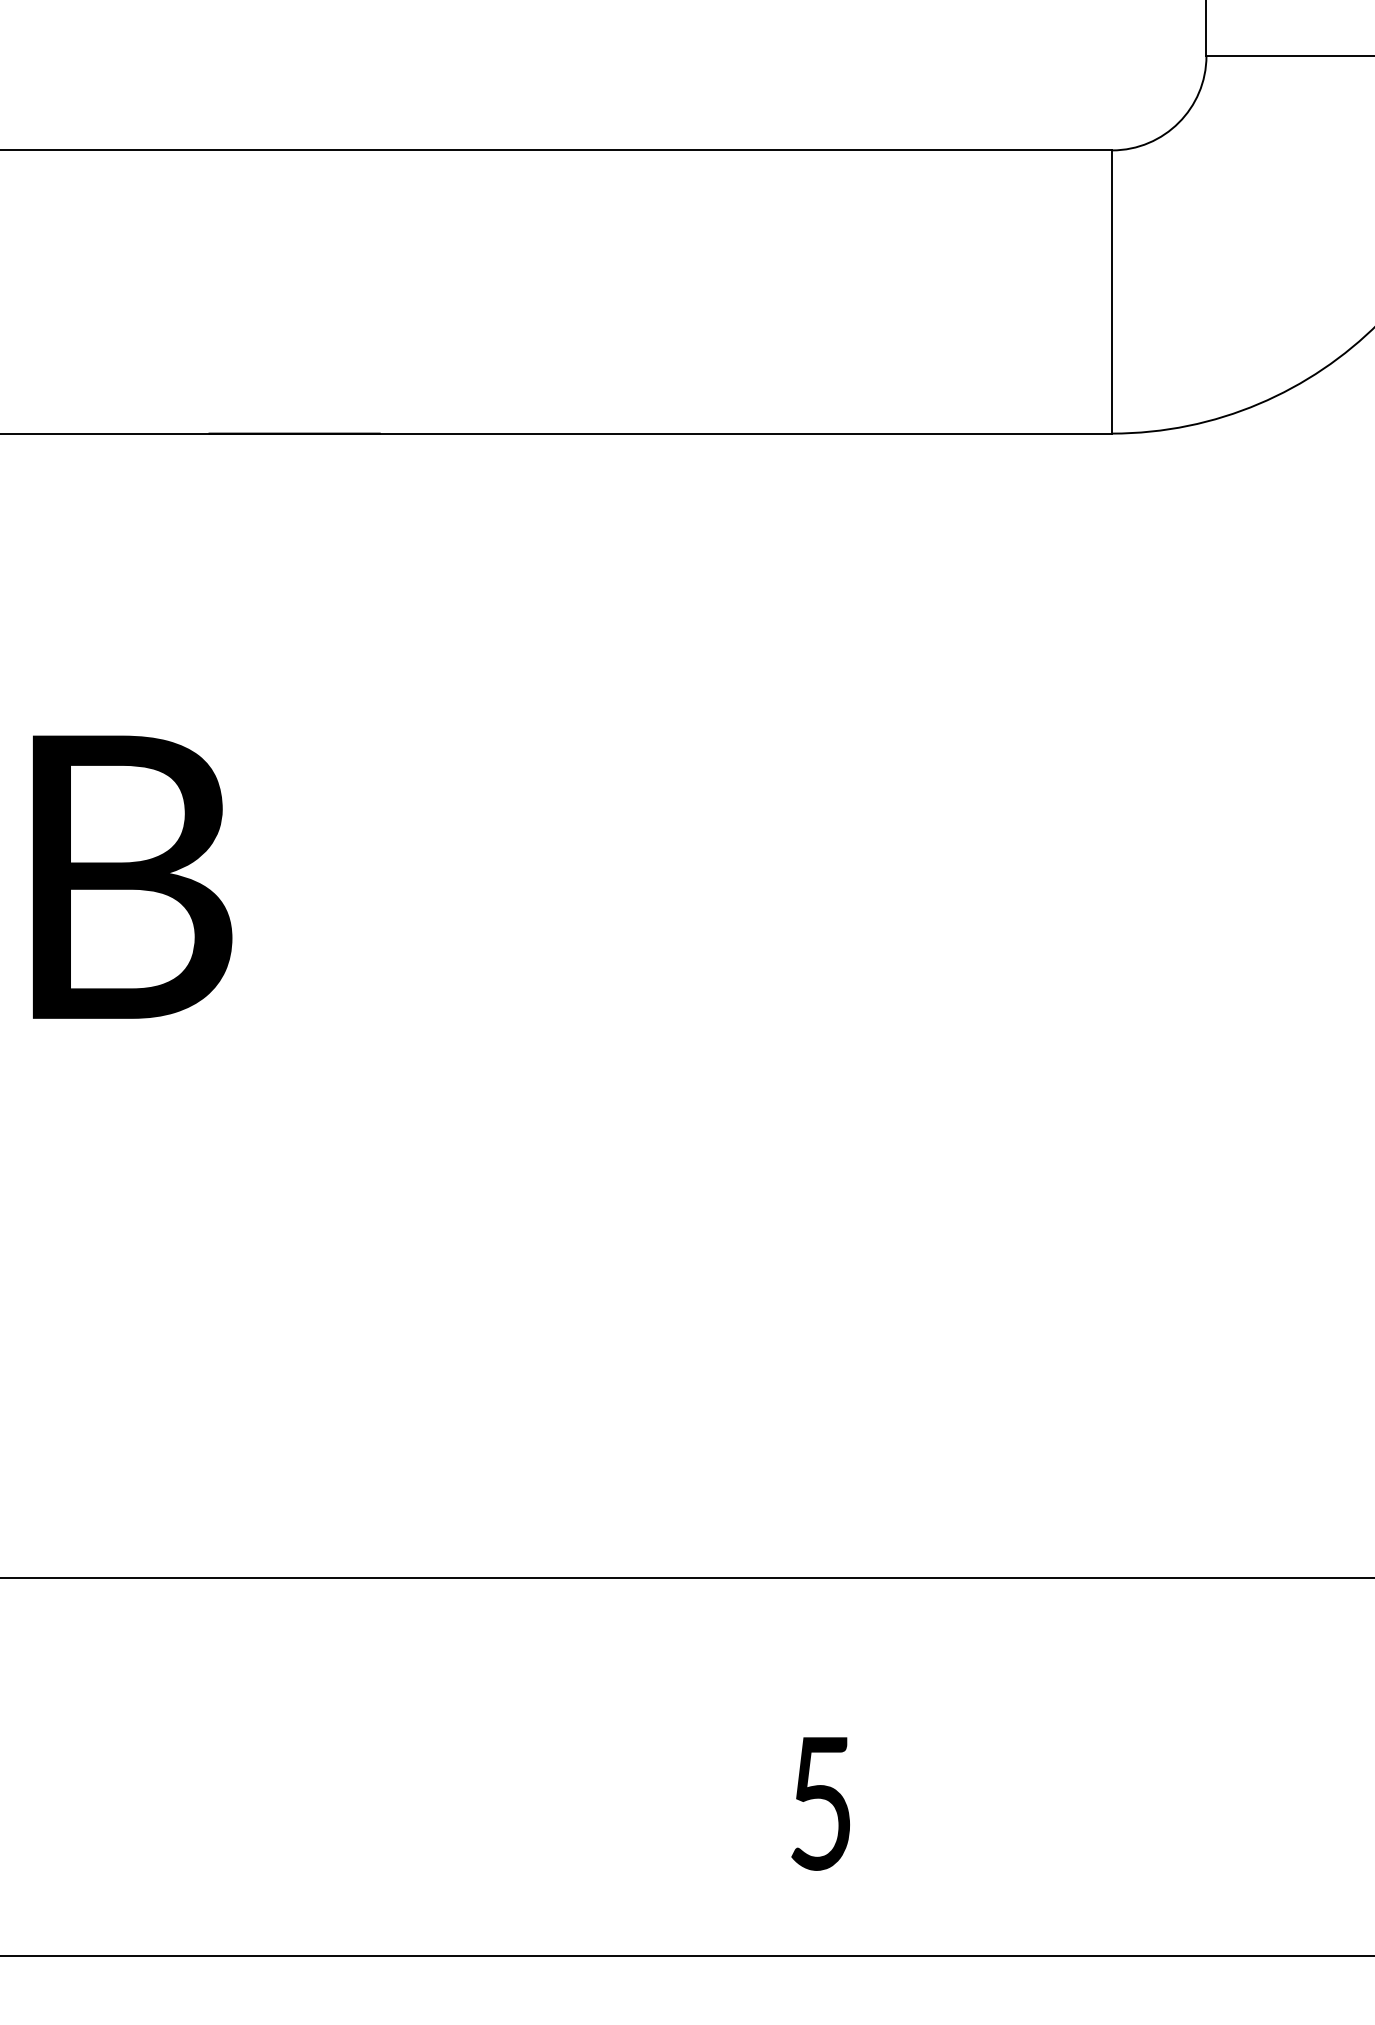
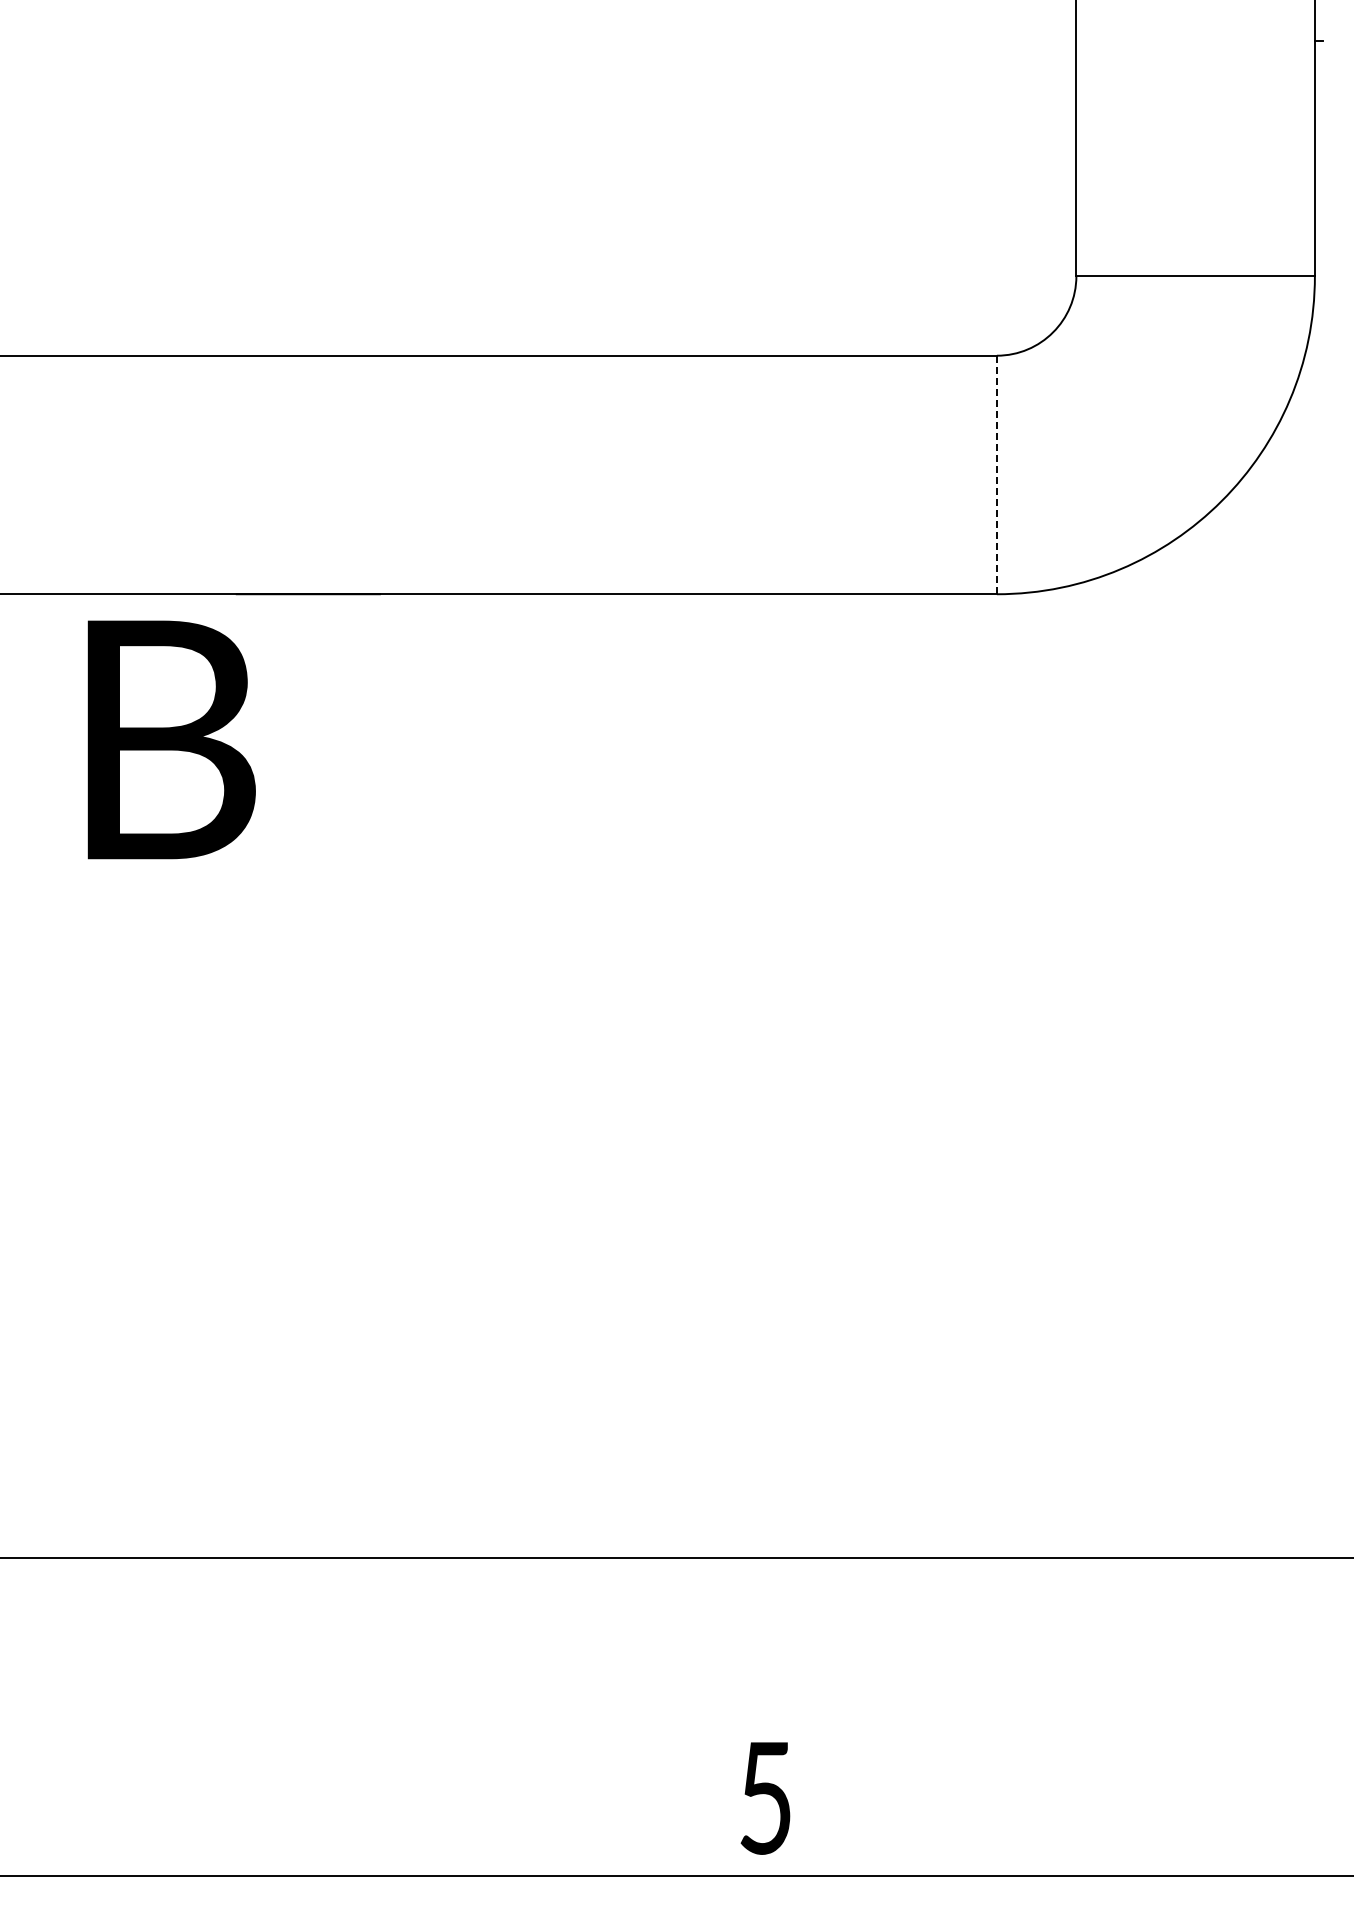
line: (1111, 292) -> (996, 475), solid -> dashed
text: (132, 876) -> (171, 739), moved
text: (820, 1803) -> (765, 1798), moved

